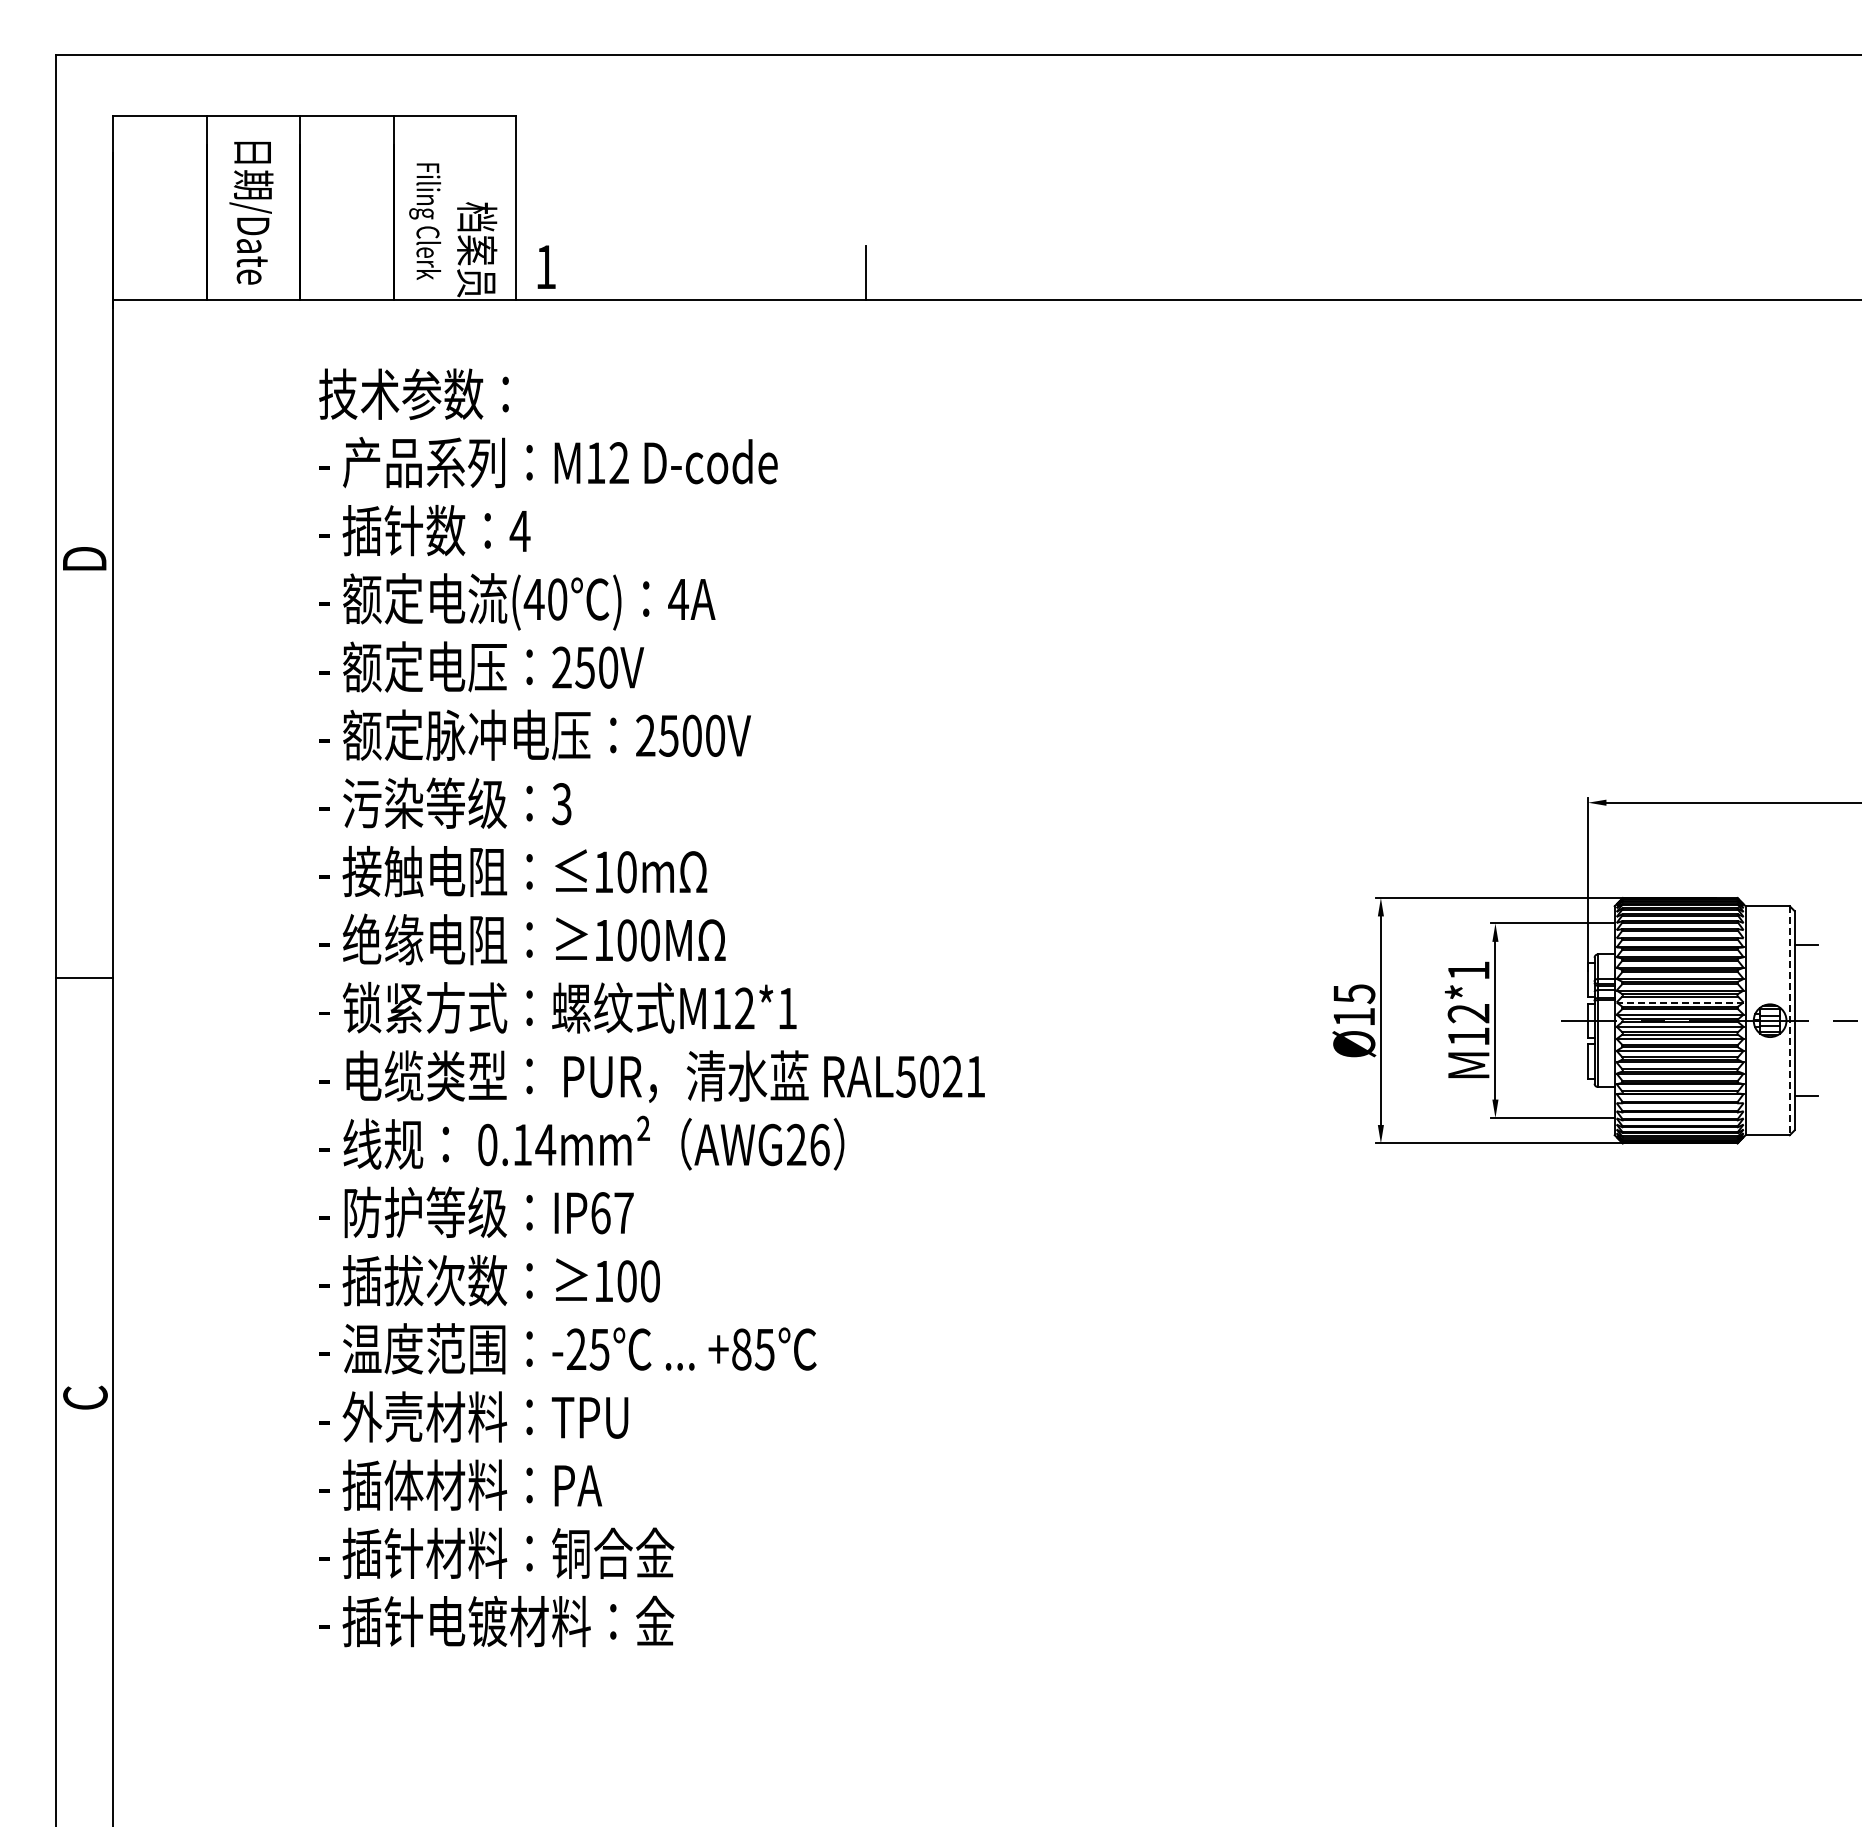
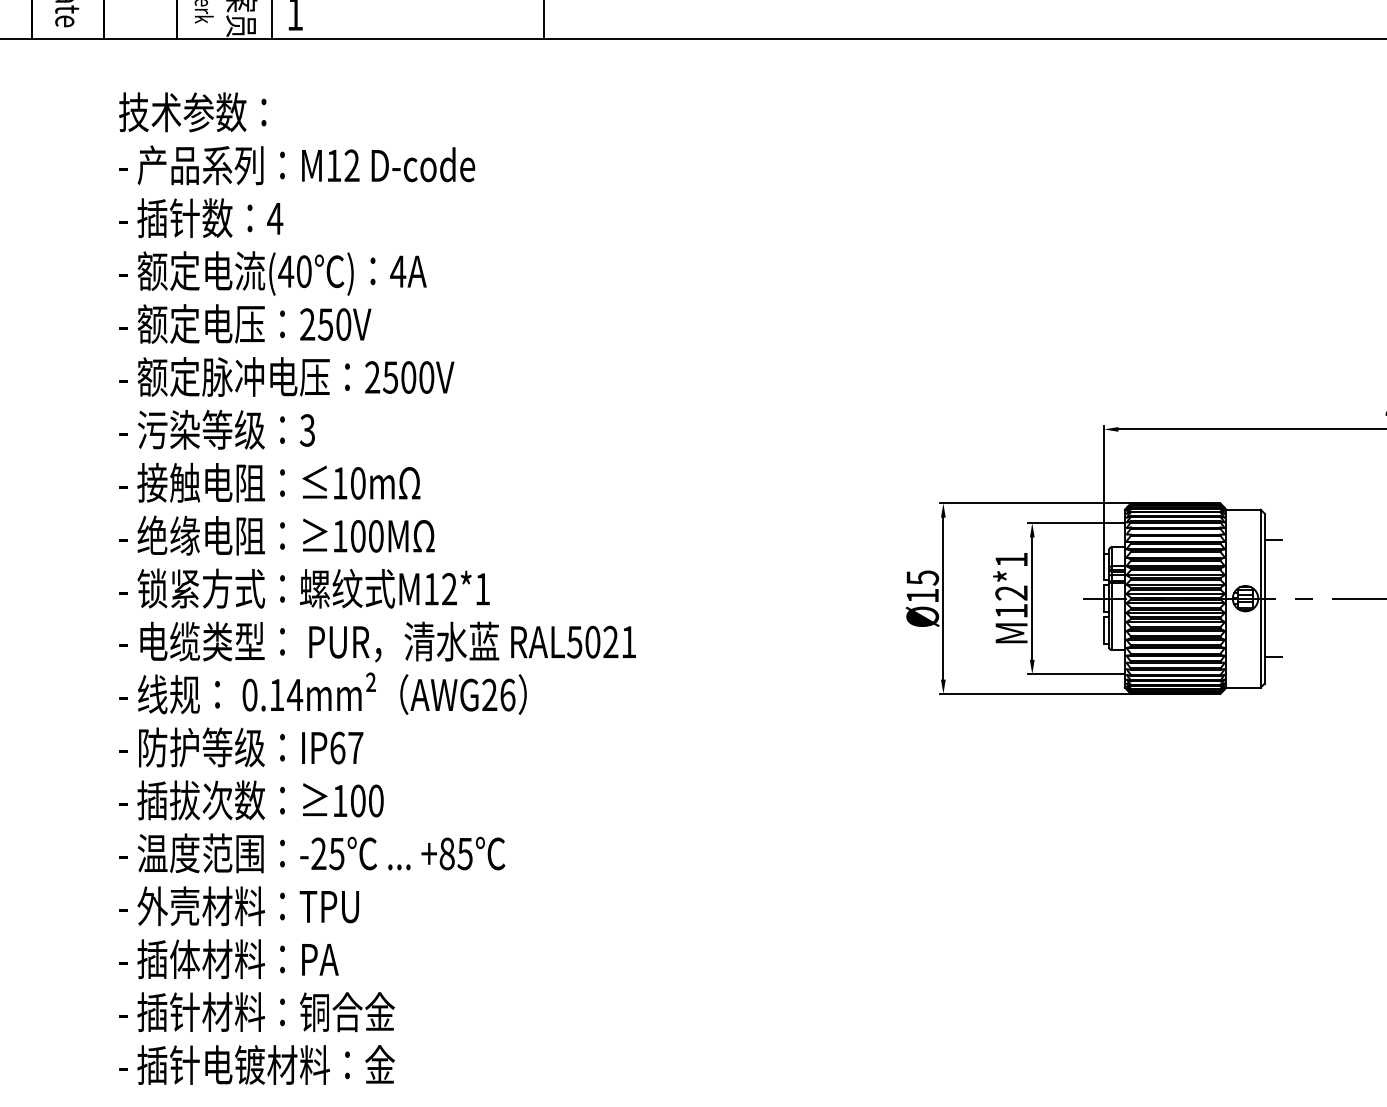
line: (1679, 1002) -> (1175, 584), dashed -> solid
line: (1789, 1020) -> (1260, 598), dashed -> solid

